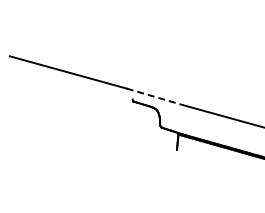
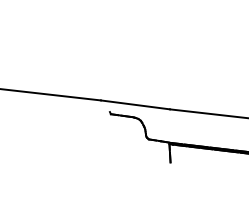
line: (155, 96) -> (135, 104), dashed -> solid

